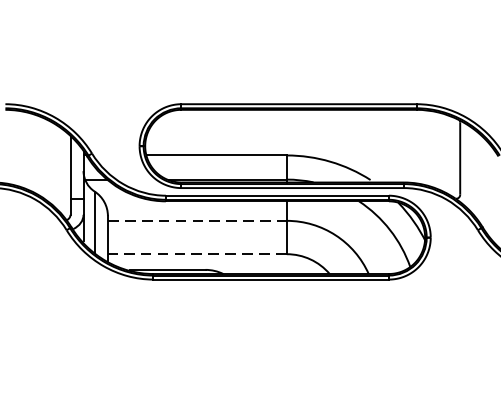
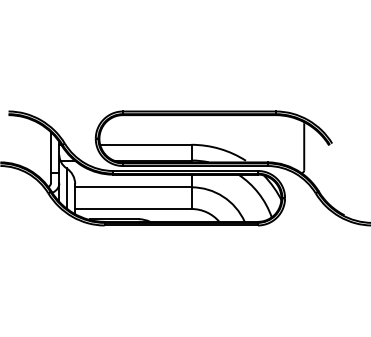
line: (197, 221) -> (133, 187), dashed -> solid
line: (196, 254) -> (132, 209), dashed -> solid

